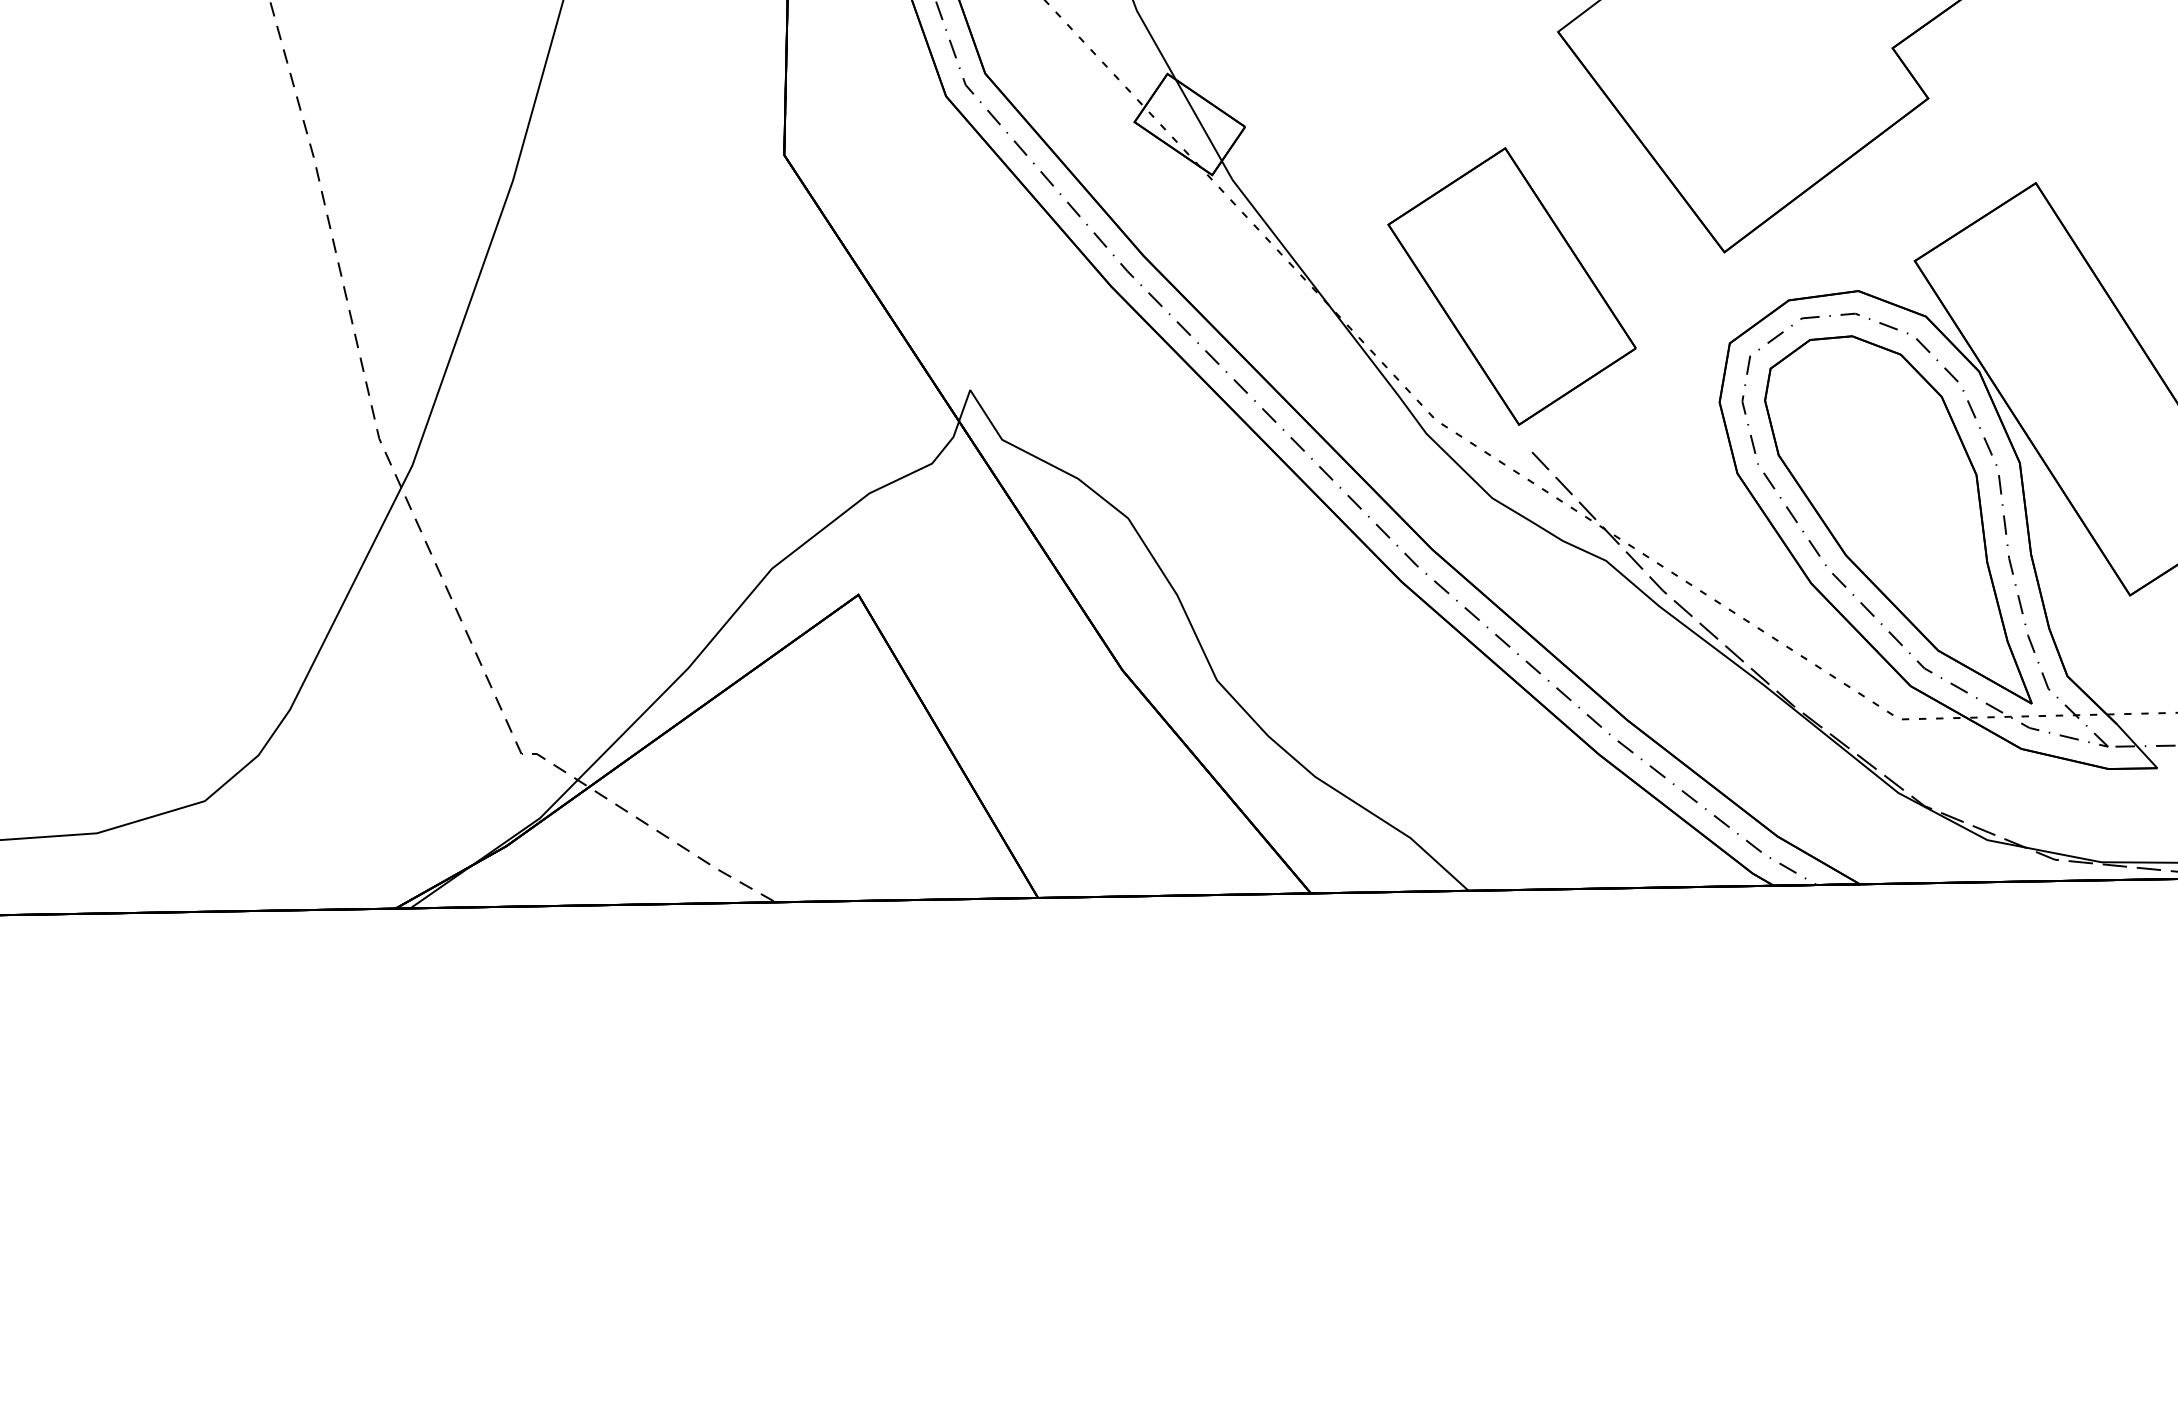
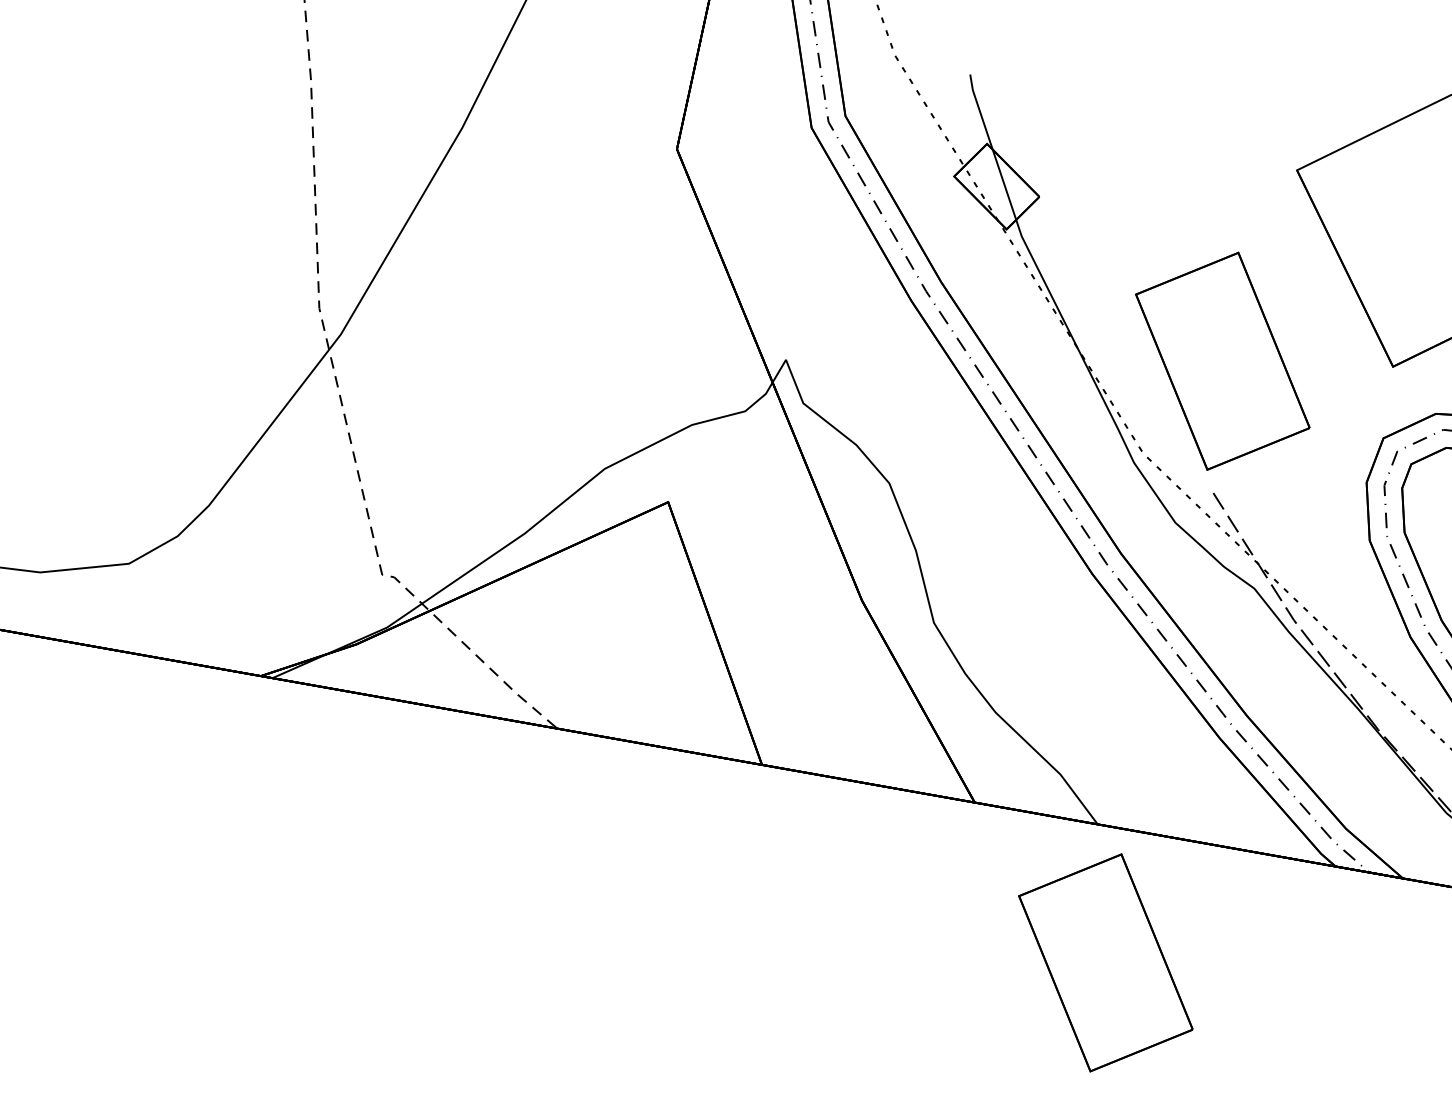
part: (1511, 1060) -> (1105, 962), added

